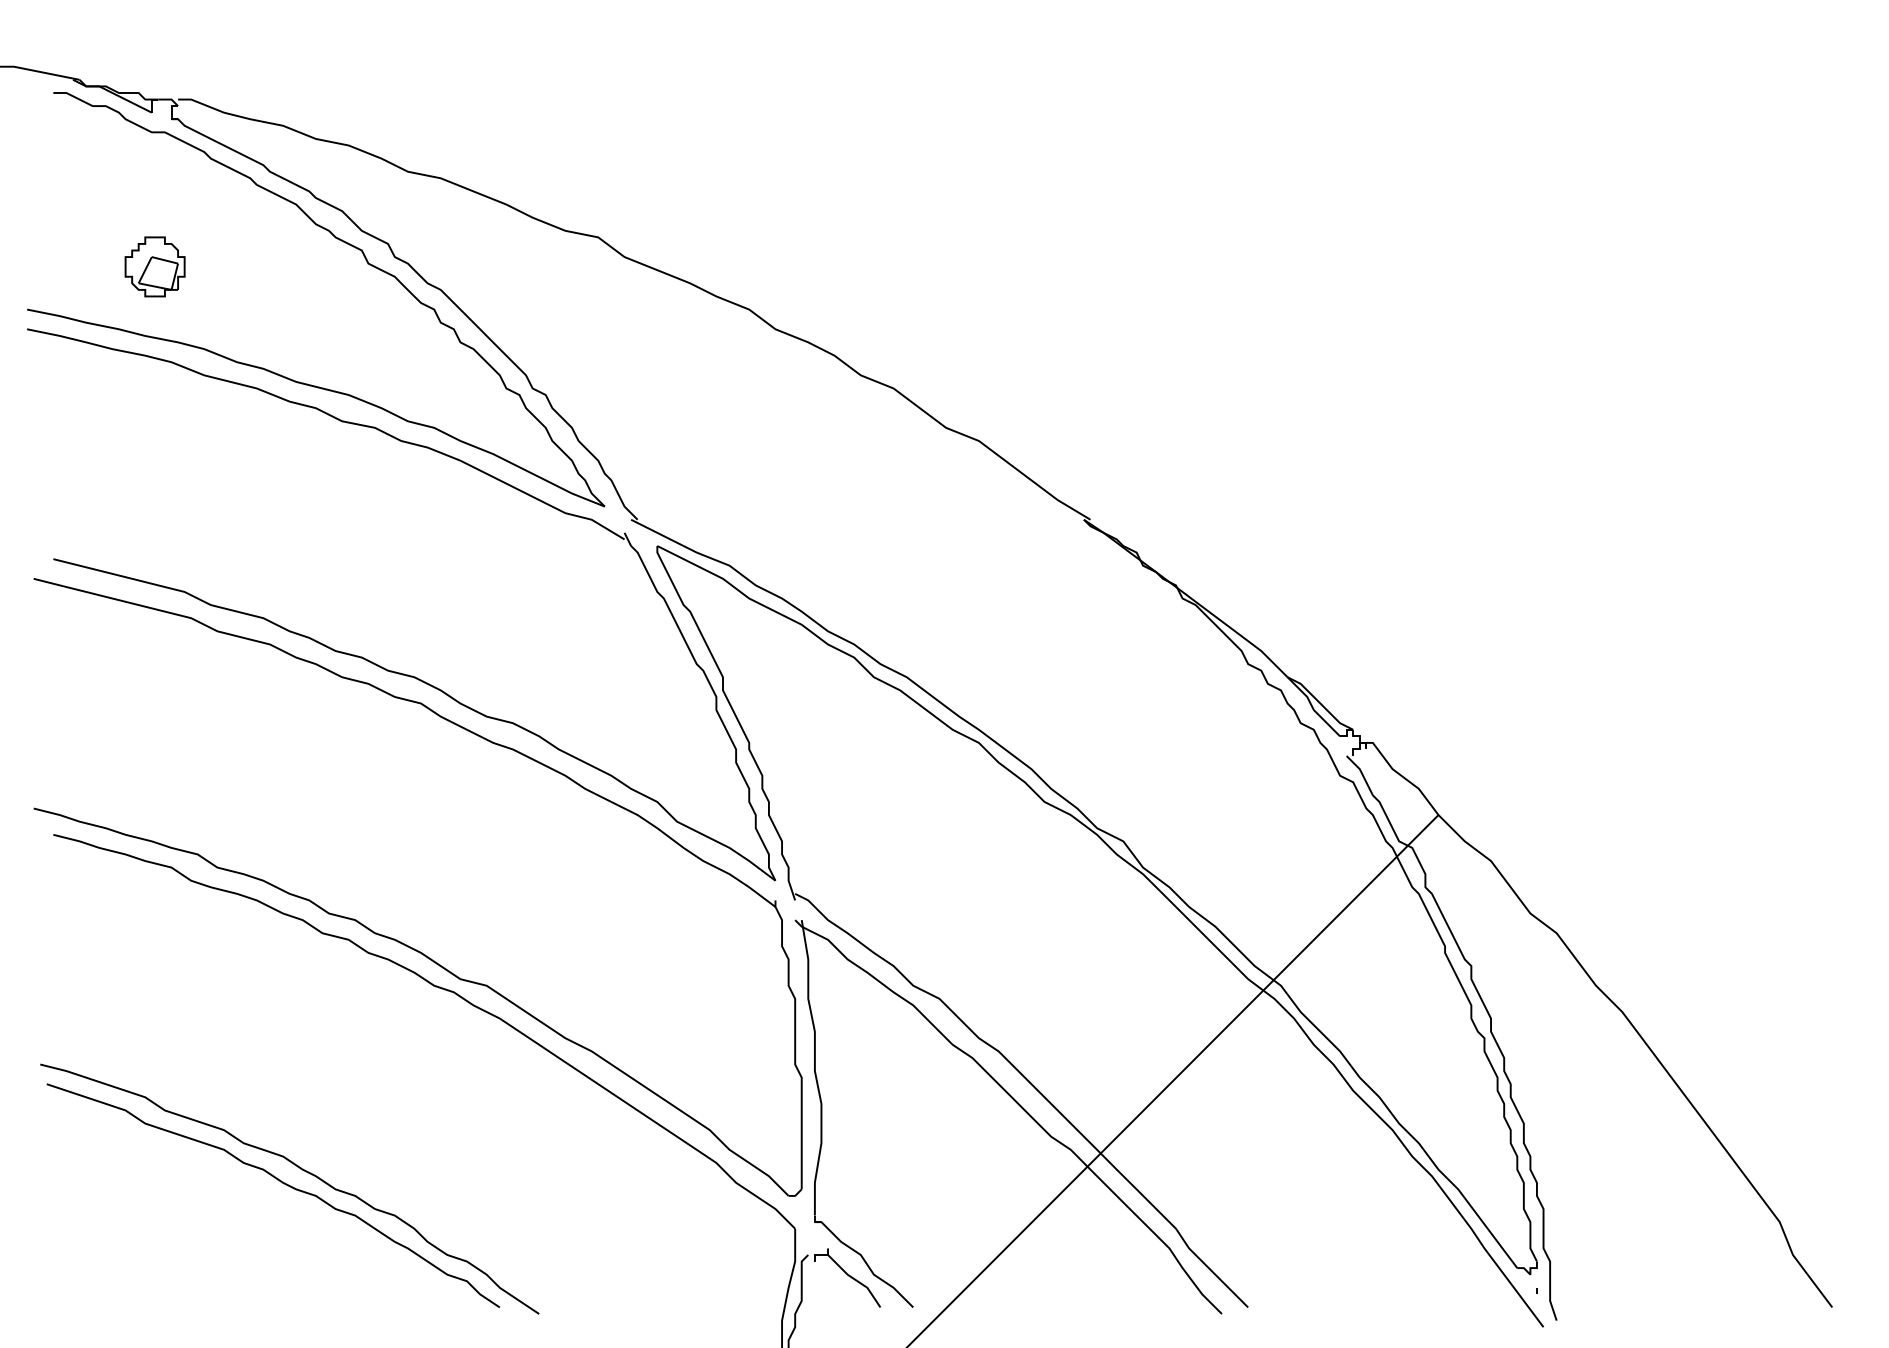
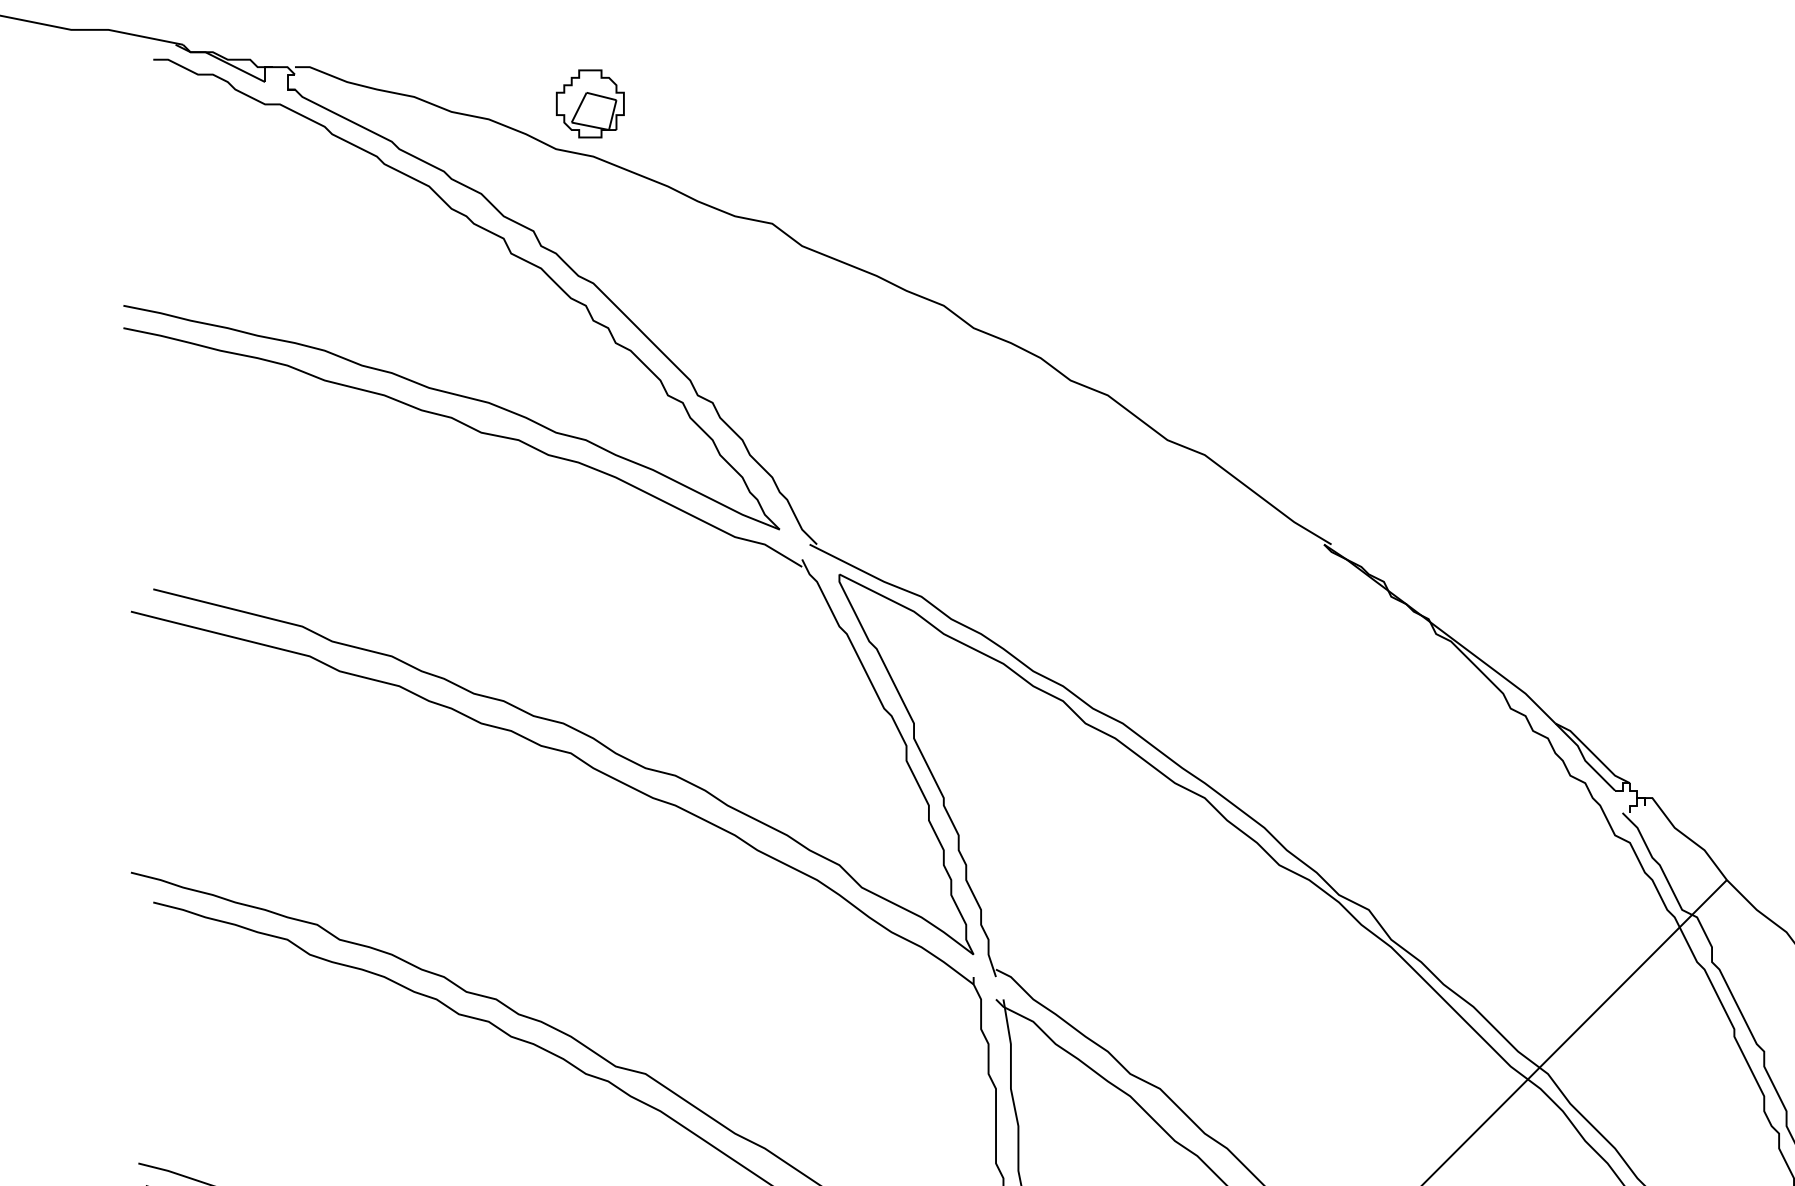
part: (154, 266) -> (589, 103), moved

